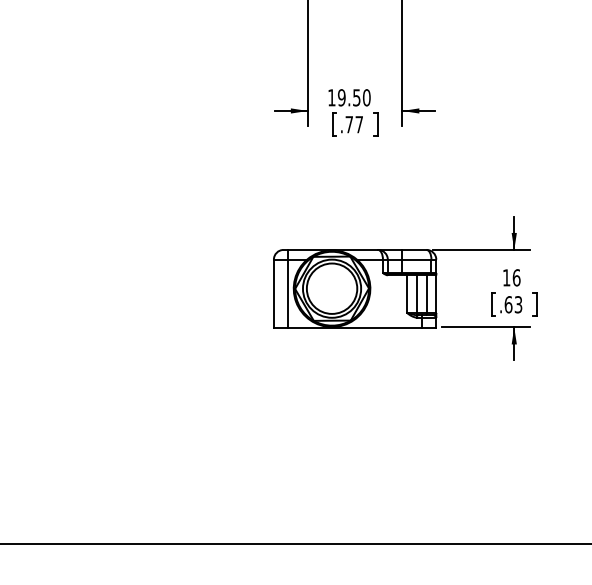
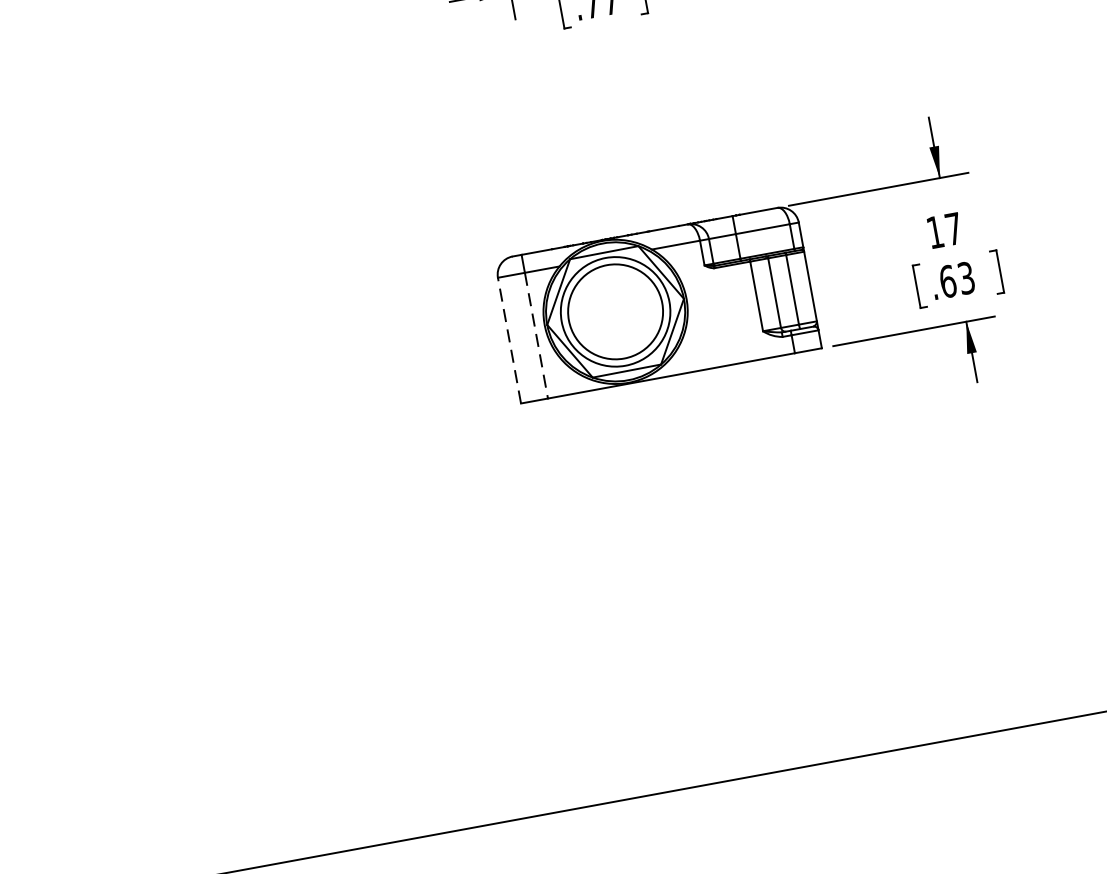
text: (516, 277) -> (953, 228), 16 -> 17
line: (273, 293) -> (508, 340), solid -> dashed
line: (288, 293) -> (536, 335), solid -> dashed

